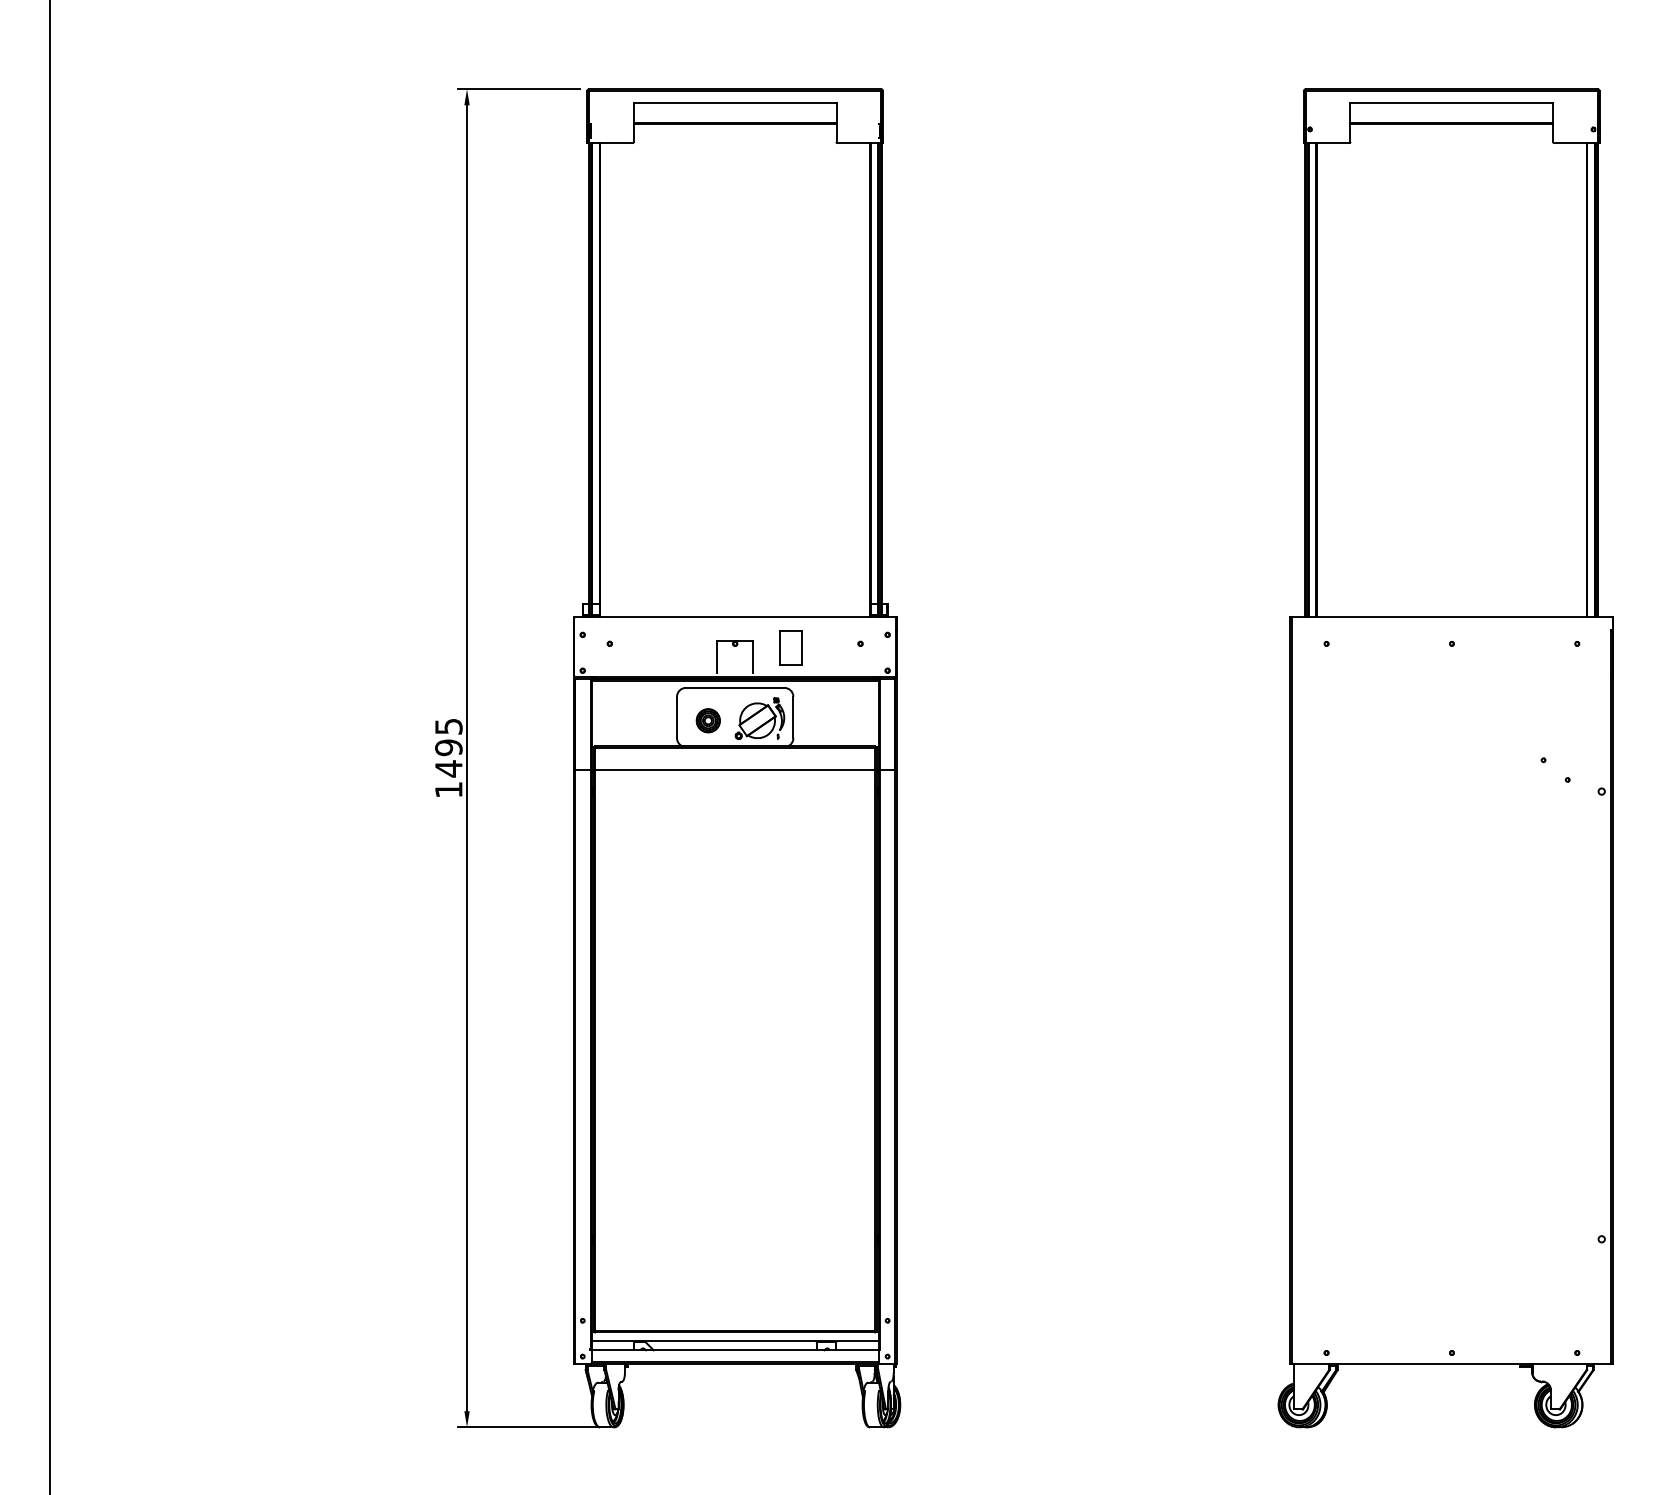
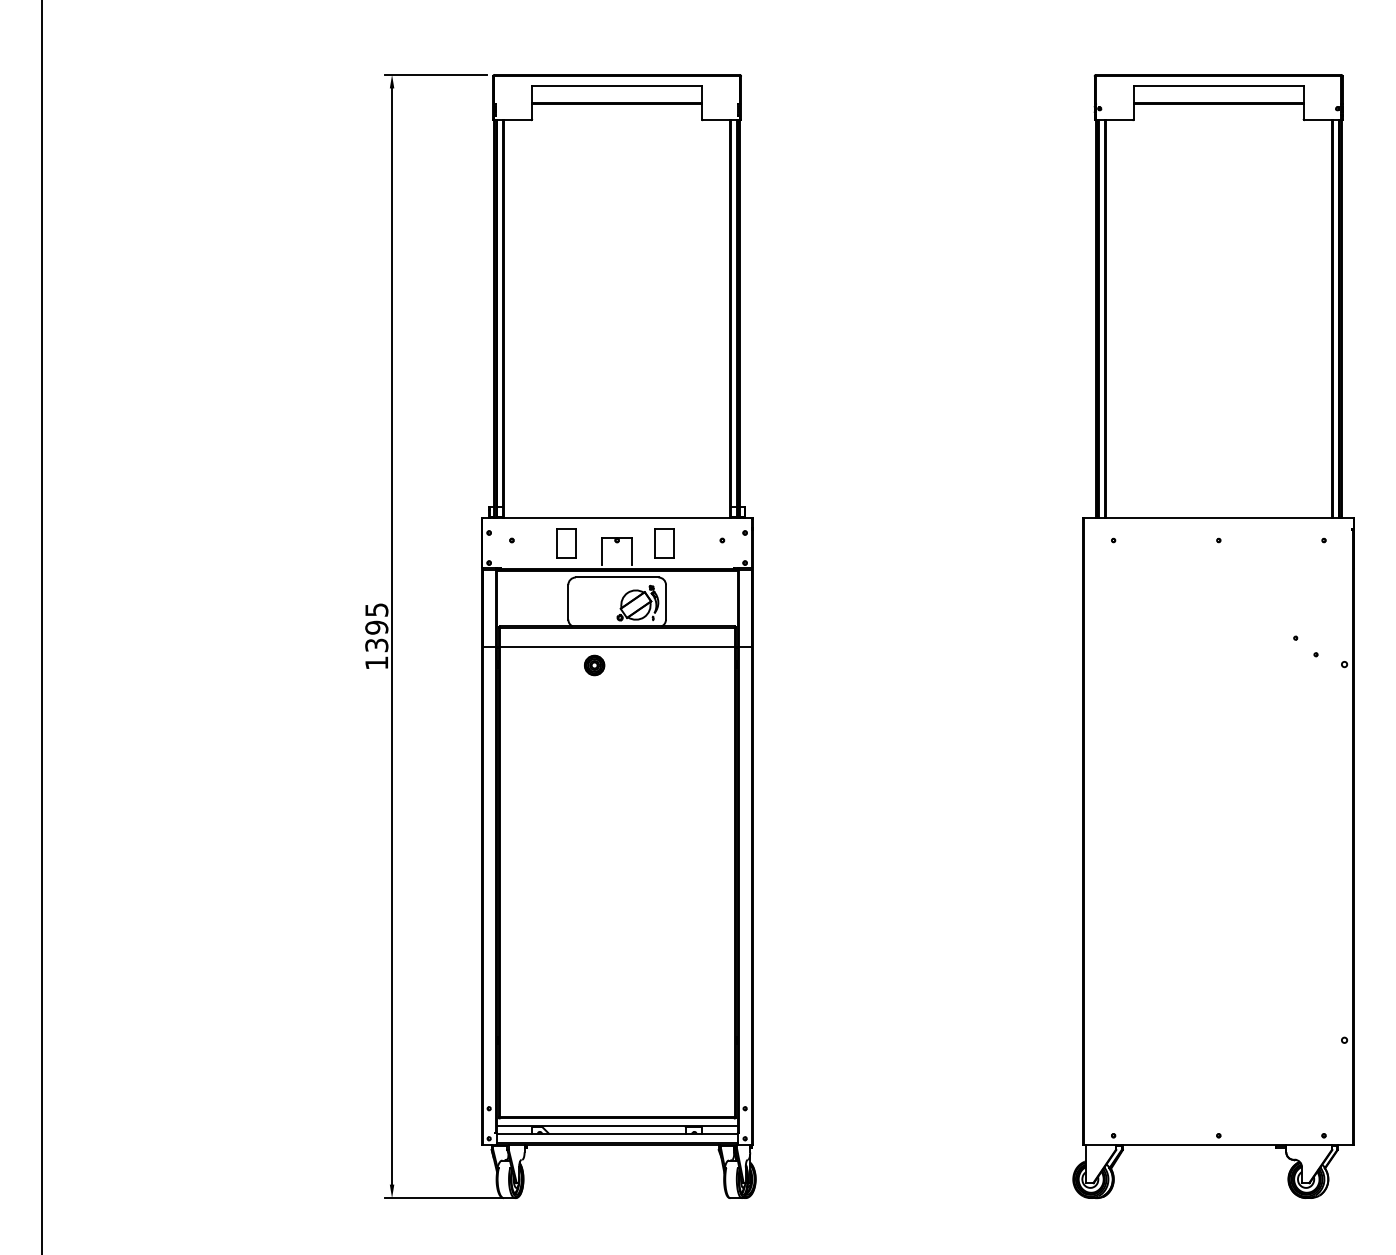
part: (674, 647) -> (566, 543), added
part: (707, 720) -> (593, 665), moved
text: (448, 768) -> (376, 645), 1495 -> 1395

